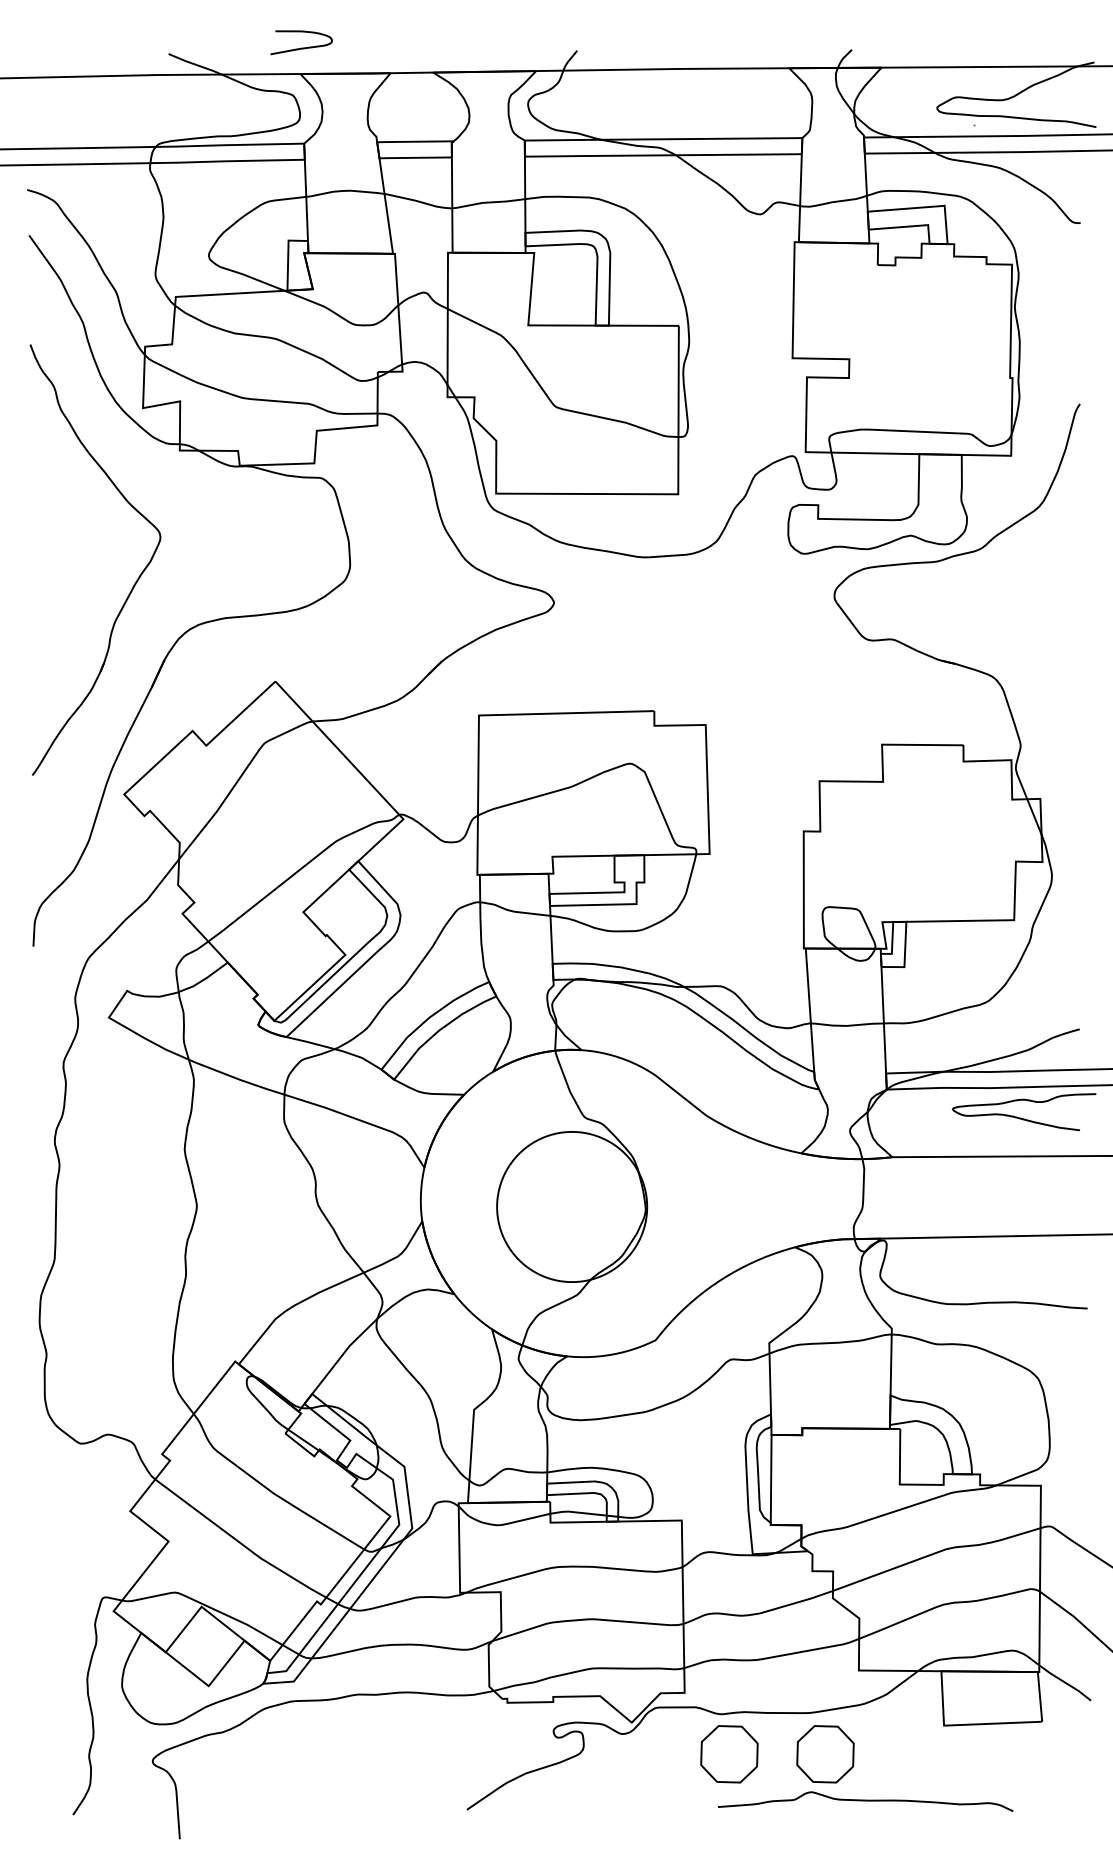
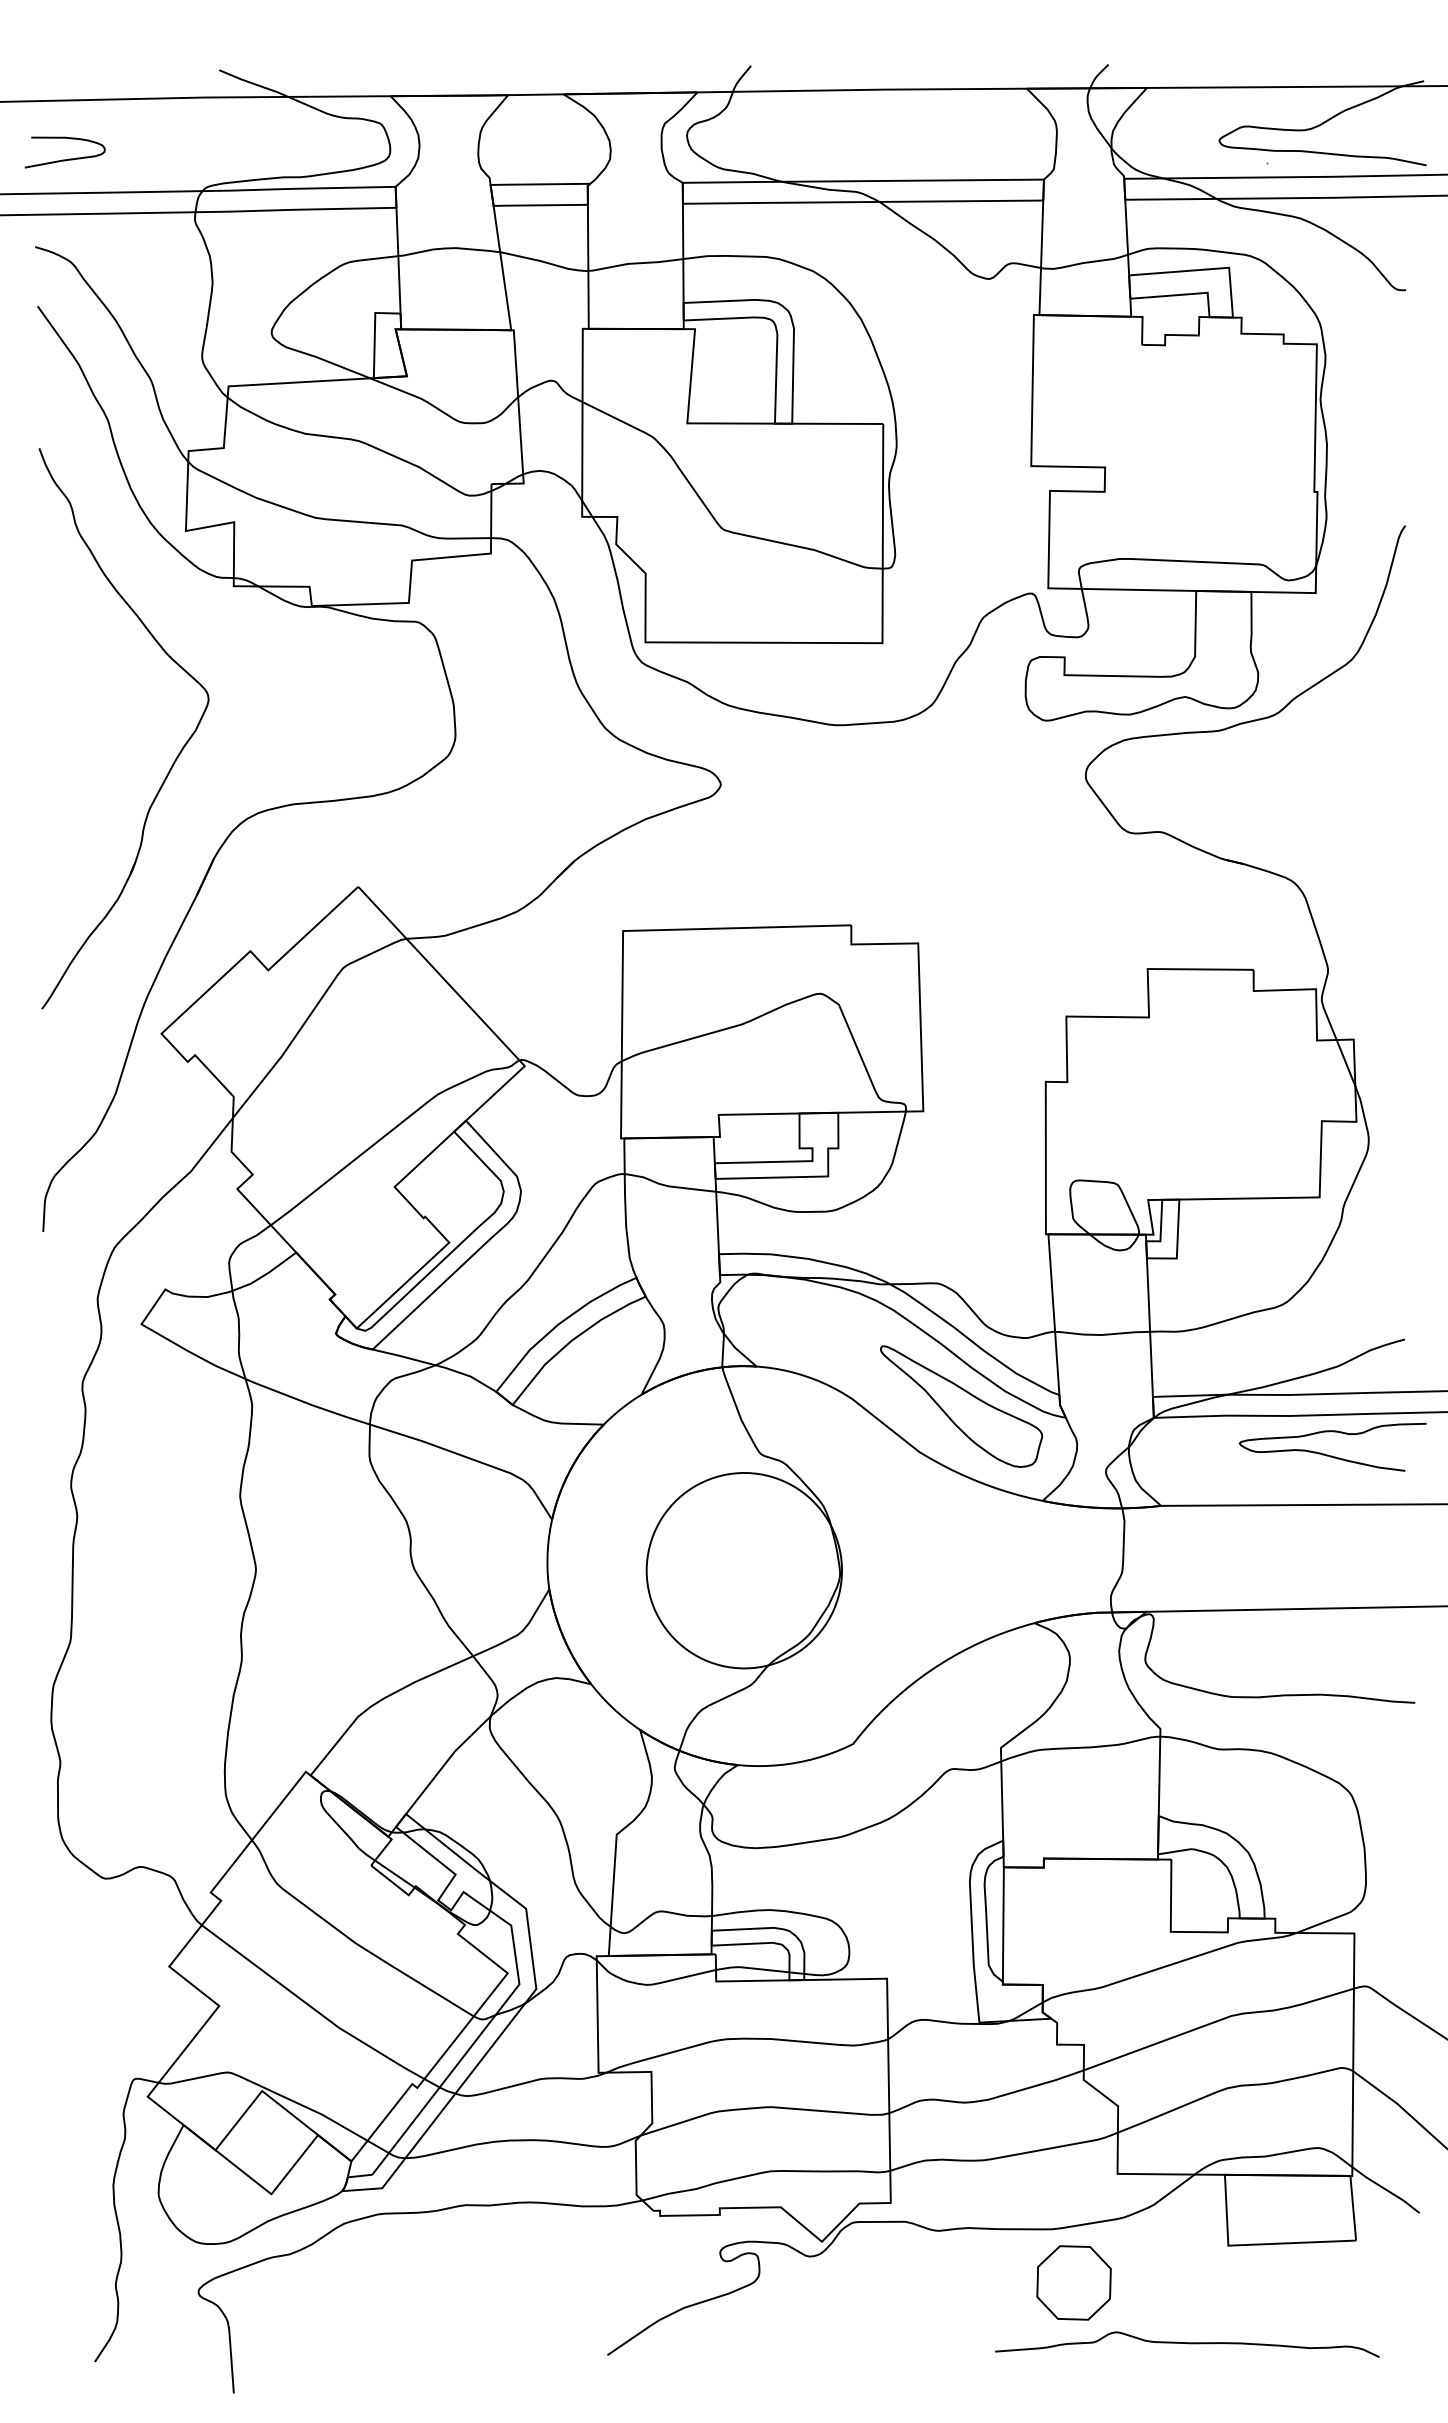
curve: (301, 48) -> (64, 159), moved
part: (738, 1080) -> (961, 1406), added
part: (729, 1753) -> (948, 2282), removed
curve: (865, 1801) -> (1187, 2344), moved

